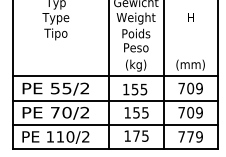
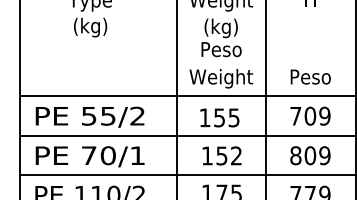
text: (55, 34) -> (89, 27), Tipo -> (kg)
text: (136, 34) -> (221, 27), Poids -> (kg)
text: (190, 64) -> (310, 76), (mm) -> Peso
text: (135, 65) -> (220, 78), (kg) -> Weight
text: (84, 112) -> (136, 155), 70/2 -> 70/1
text: (145, 112) -> (236, 155), 155 -> 152
text: (181, 112) -> (295, 155), 709 -> 809

